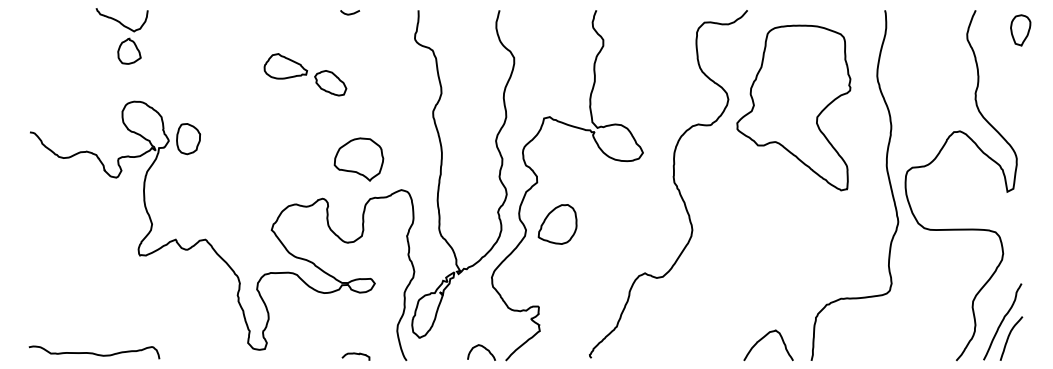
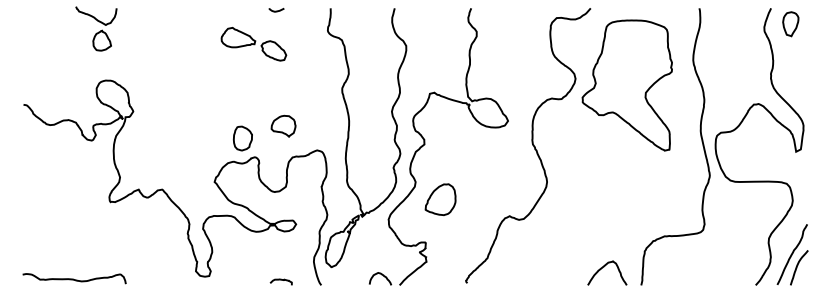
part: (1020, 30) -> (790, 24), moved
part: (305, 74) -> (253, 44), moved
part: (188, 139) -> (242, 138), moved
part: (358, 159) -> (283, 126), size x0.62
part: (557, 224) -> (440, 199), moved

